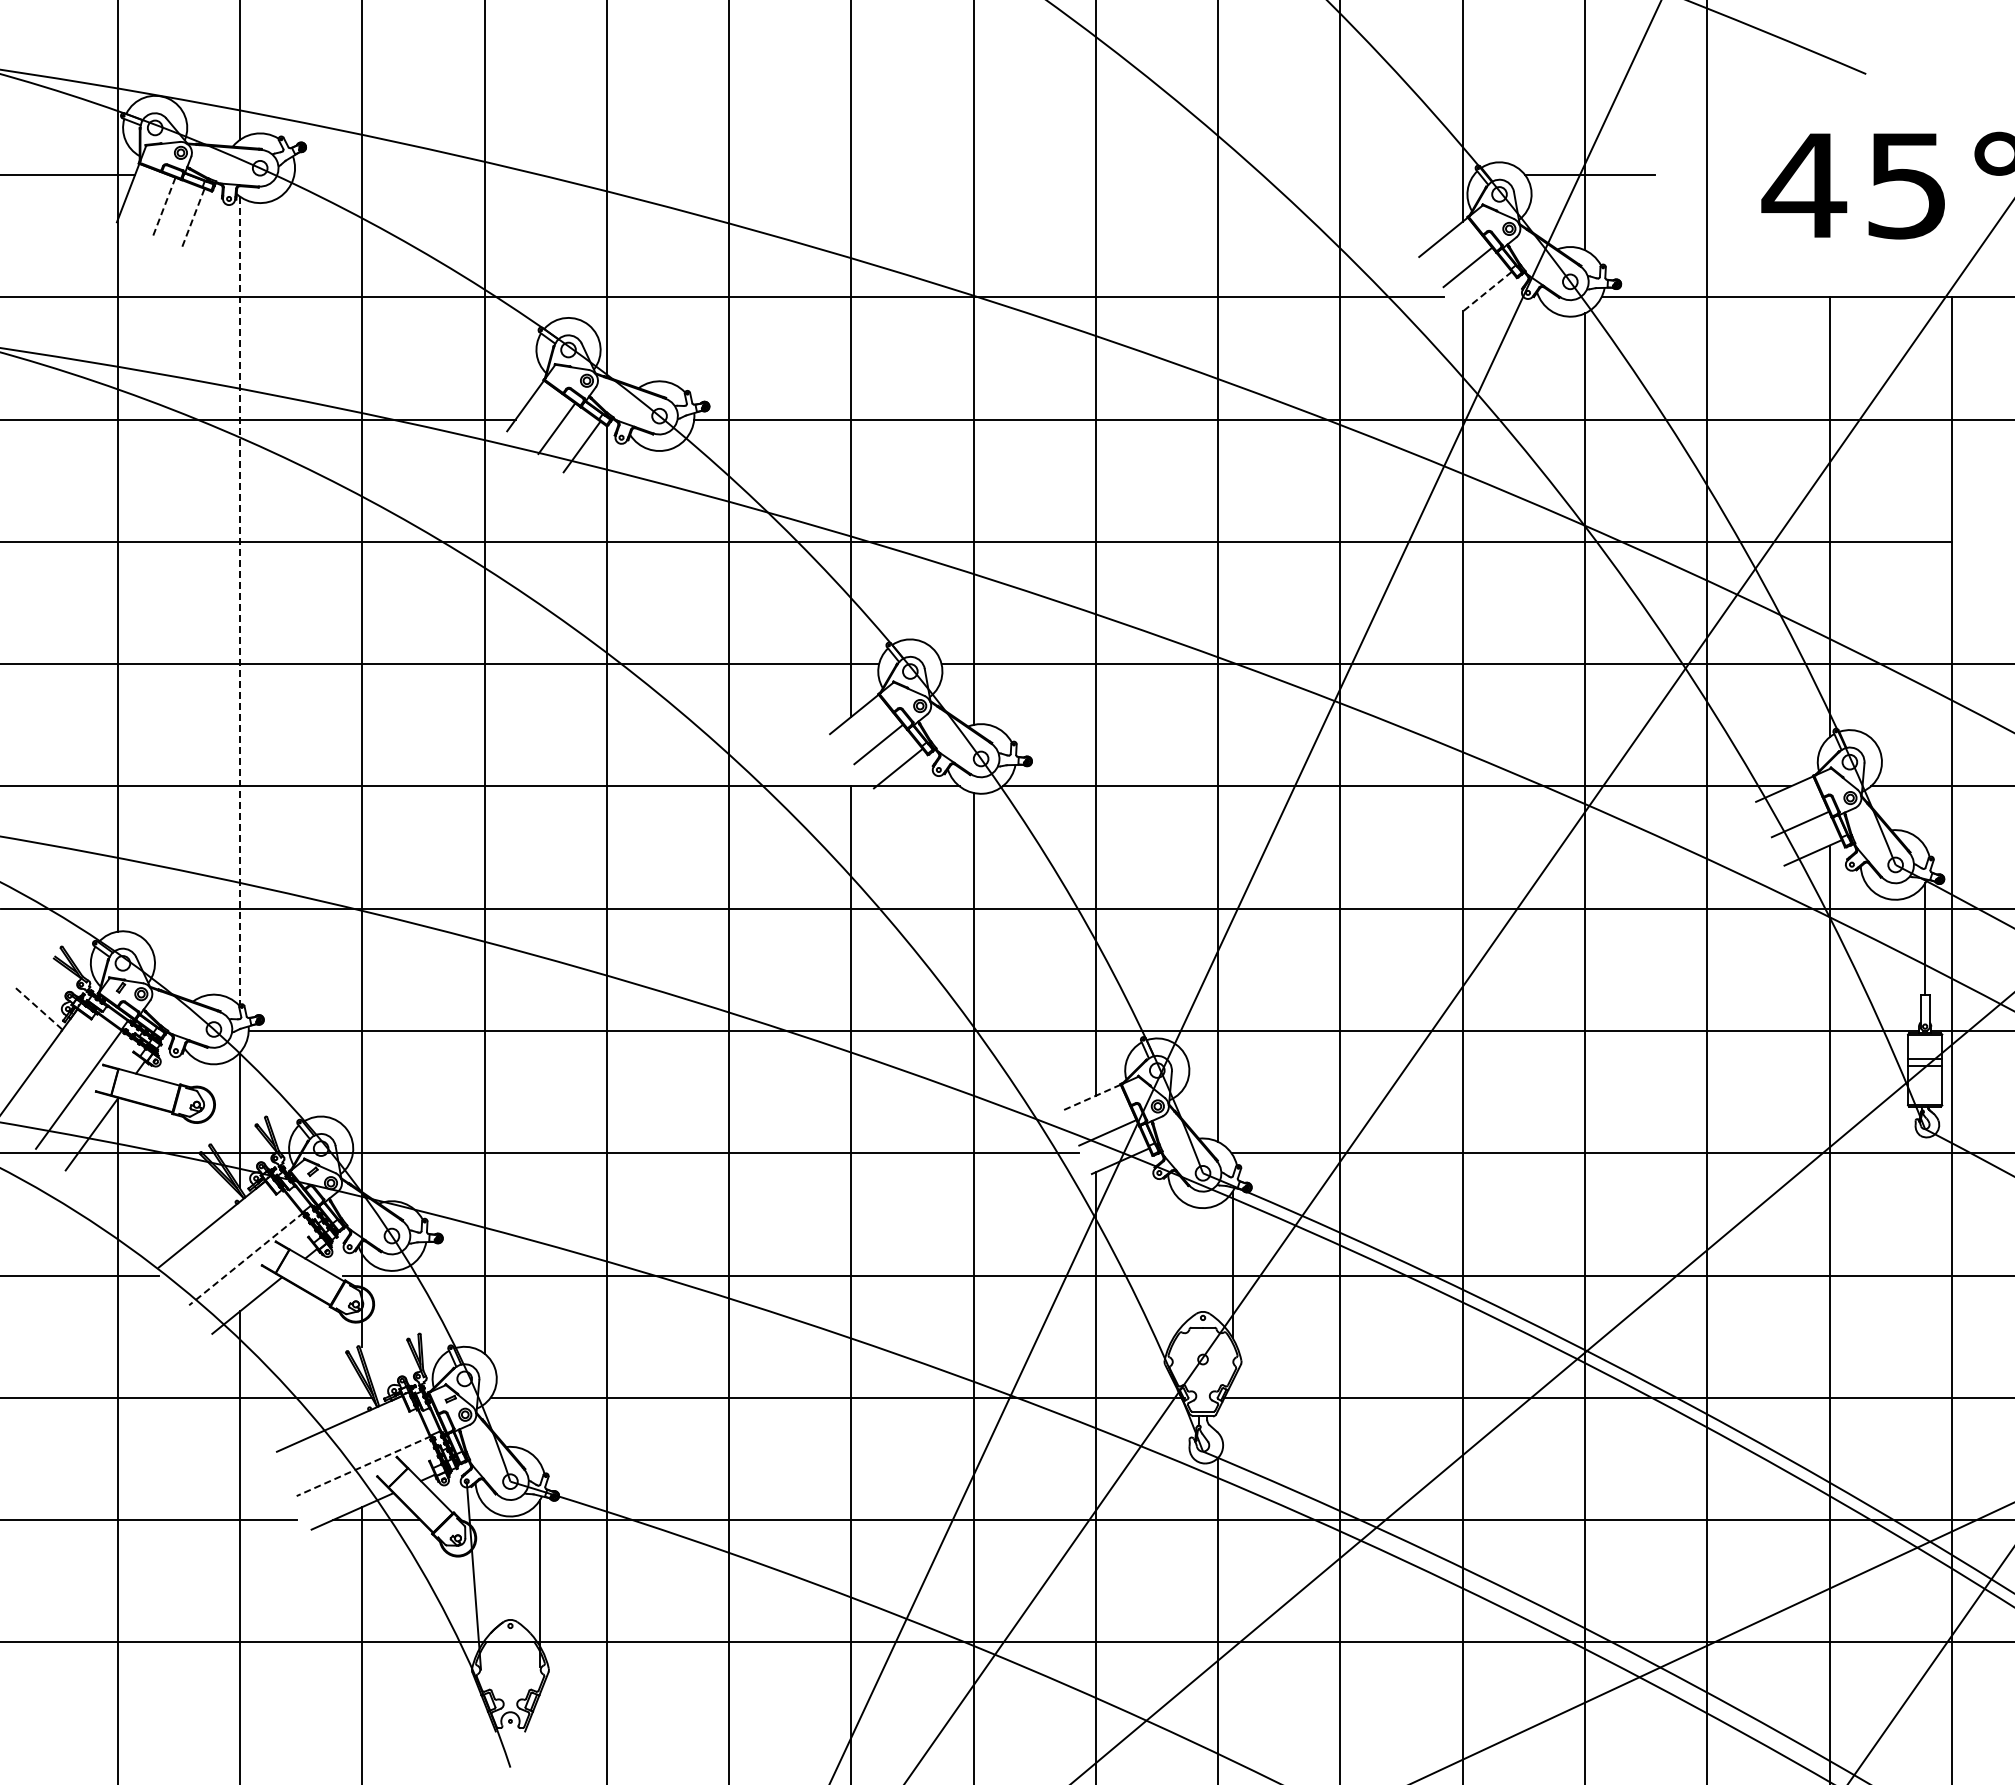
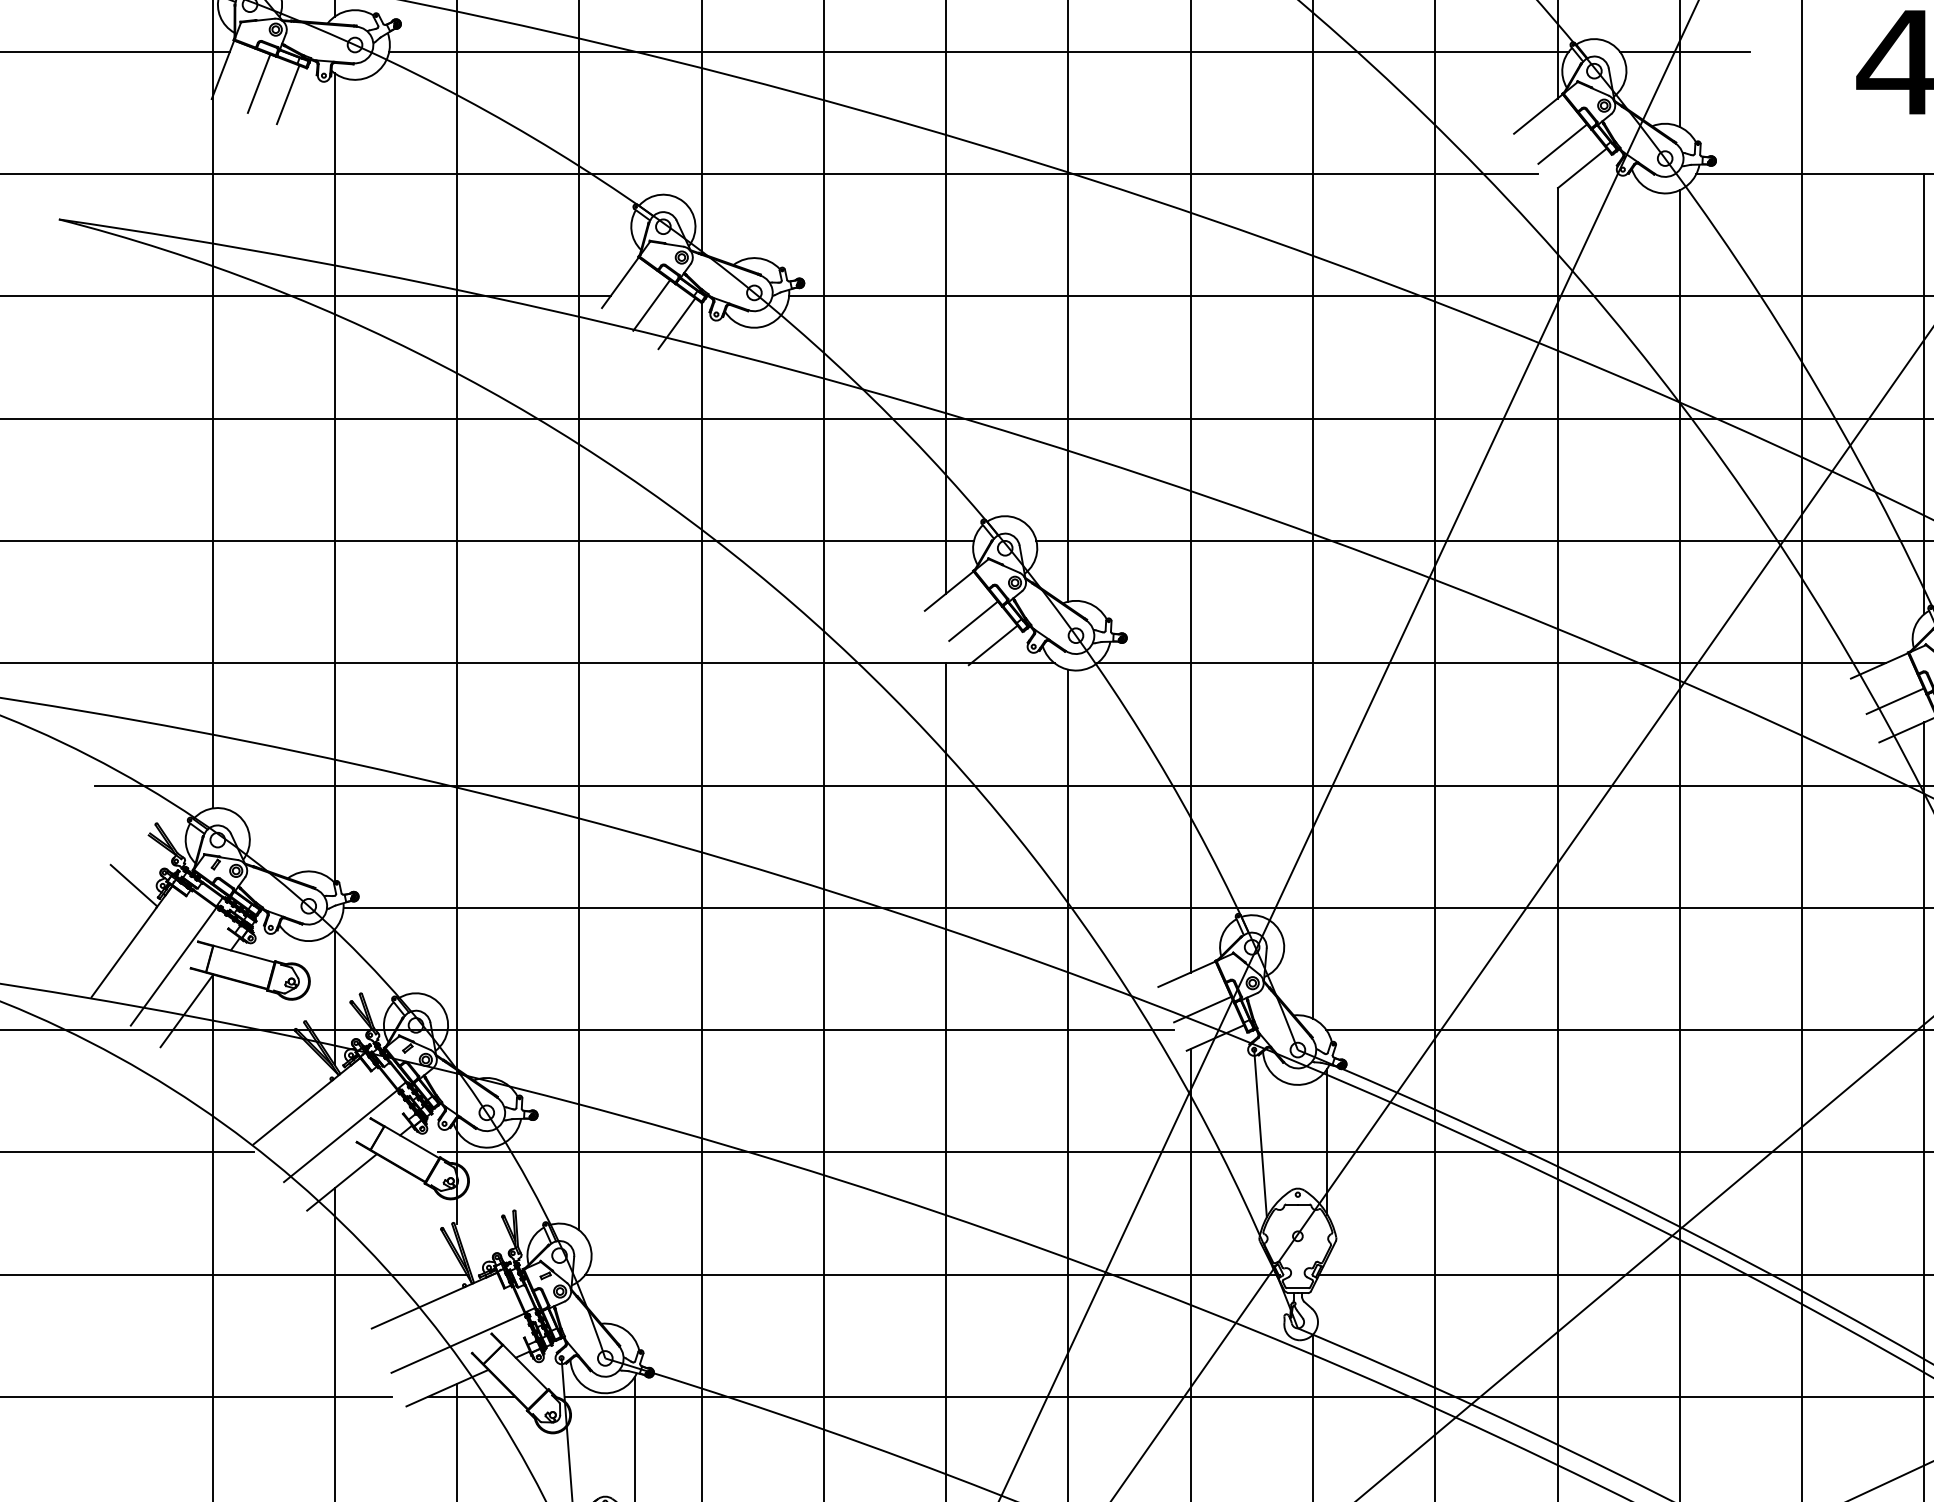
line: (883, 175) -> (978, 52), added
line: (164, 207) -> (259, 84), dashed -> solid
line: (193, 218) -> (288, 95), dashed -> solid
line: (1487, 291) -> (1582, 168), dashed -> solid
line: (239, 601) -> (334, 478), dashed -> solid
line: (38, 1008) -> (133, 885), dashed -> solid
line: (1091, 1097) -> (1186, 974), dashed -> solid
line: (1165, 1256) -> (1260, 1133), added
line: (246, 1258) -> (341, 1135), dashed -> solid
line: (363, 1466) -> (458, 1343), dashed -> solid

